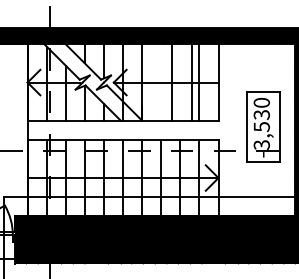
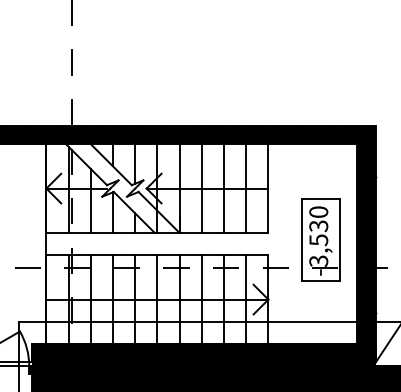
line: (171, 82) -> (201, 188), moved
line: (191, 82) -> (224, 188), moved

